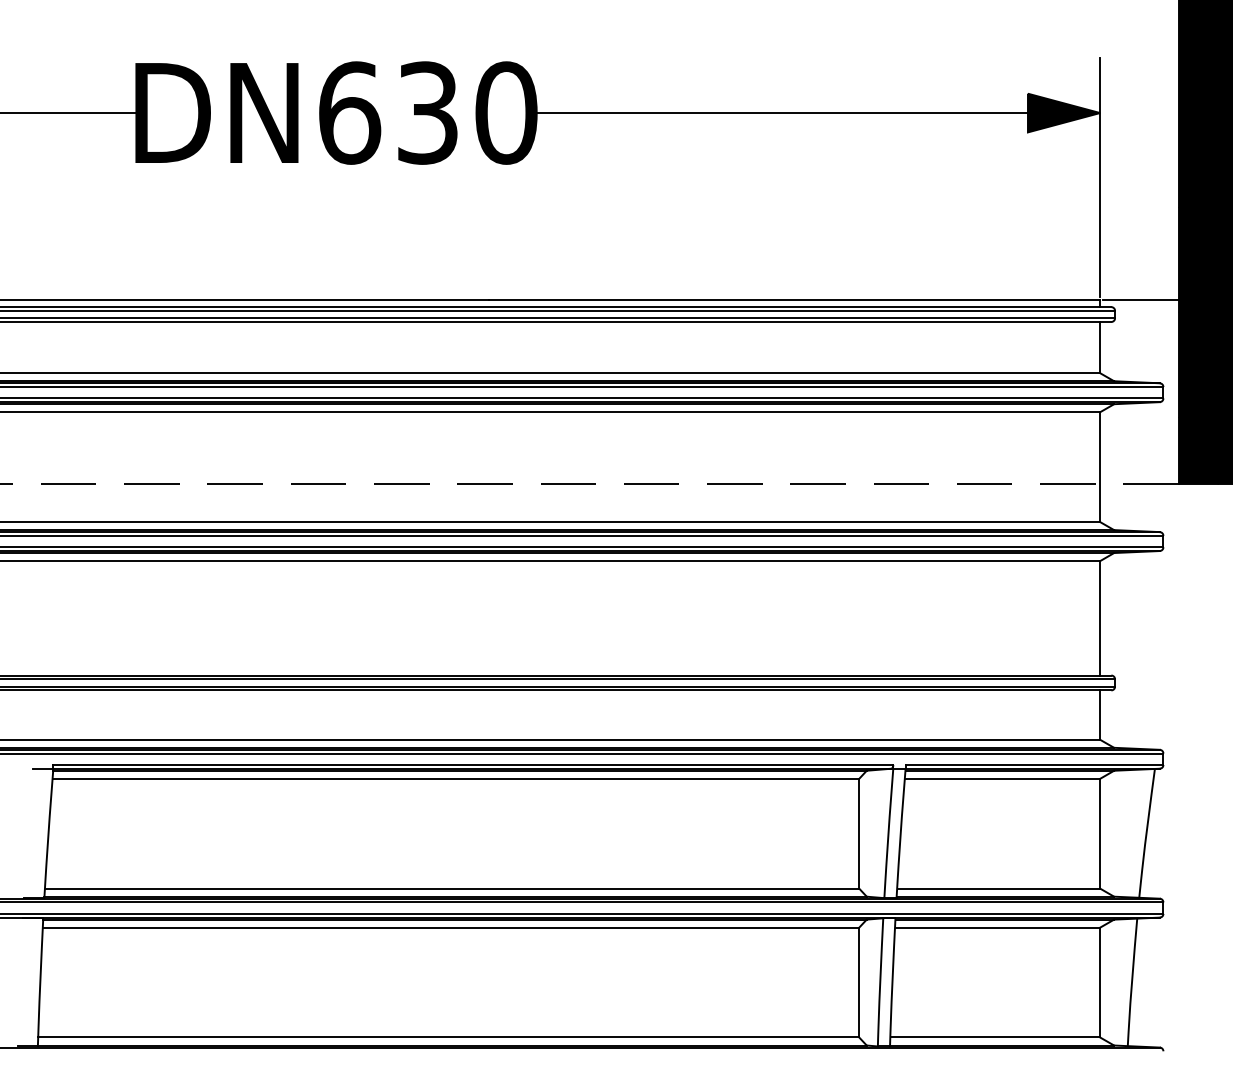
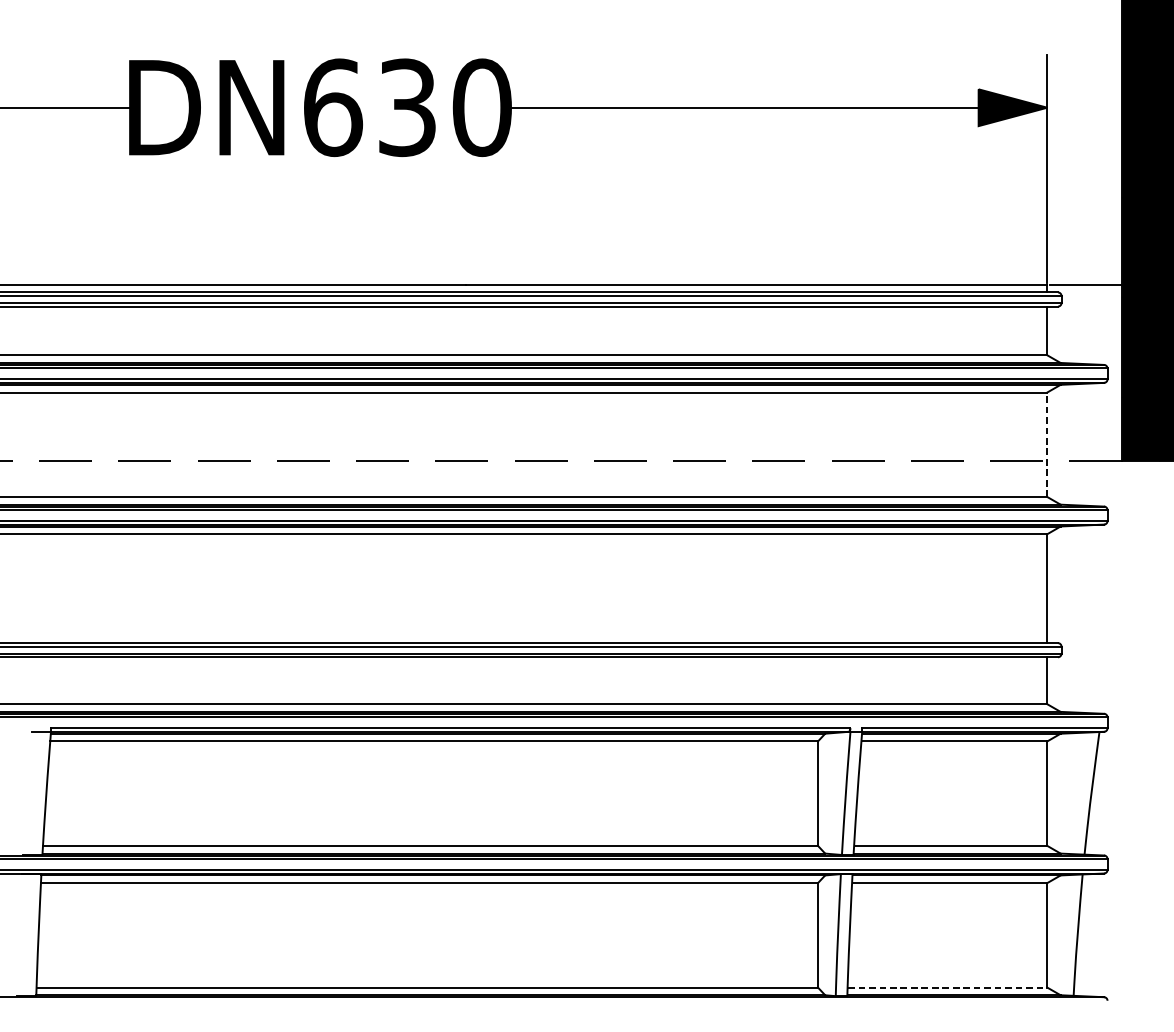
line: (1100, 467) -> (1047, 445), solid -> dashed
line: (995, 1037) -> (947, 987), solid -> dashed

